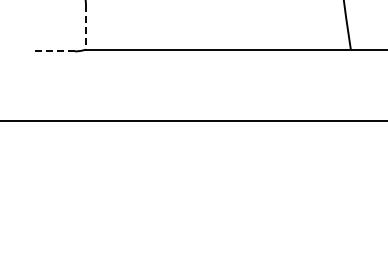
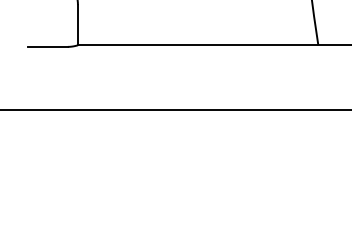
line: (85, 27) -> (77, 25), dashed -> solid
line: (52, 51) -> (47, 46), dashed -> solid

